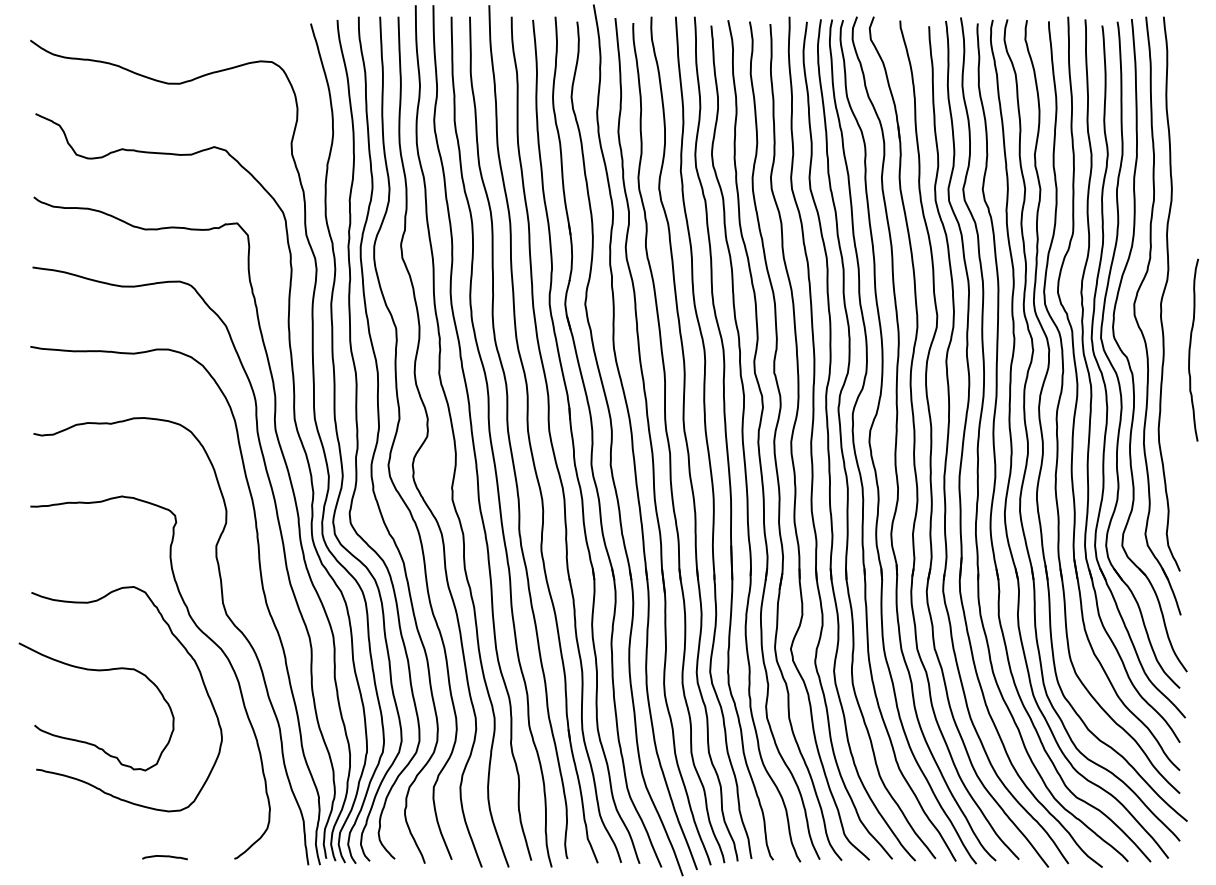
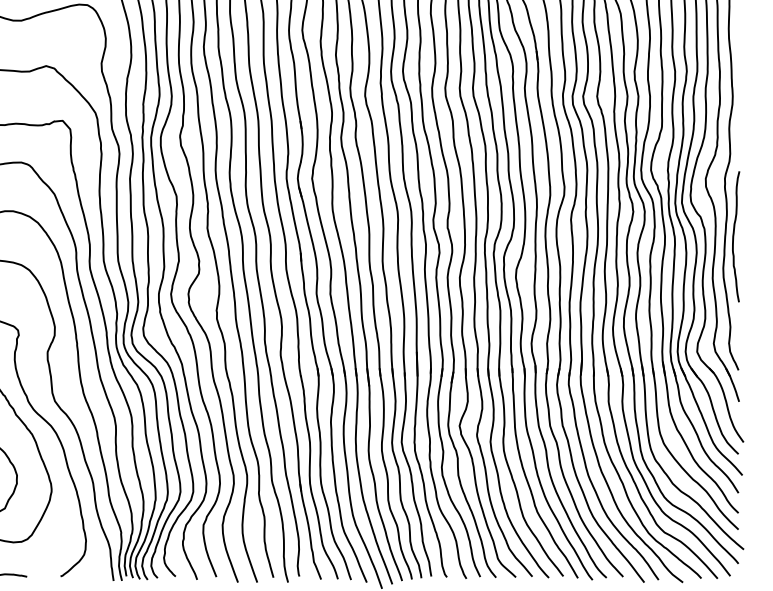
curve: (1190, 349) -> (733, 236), moved

